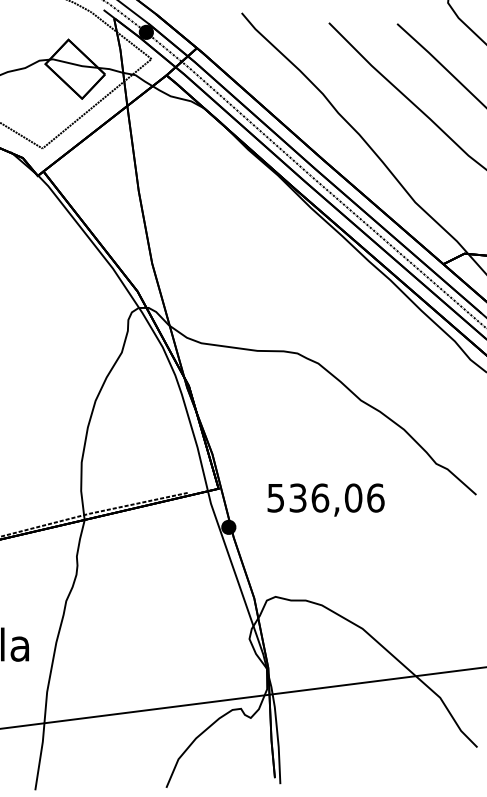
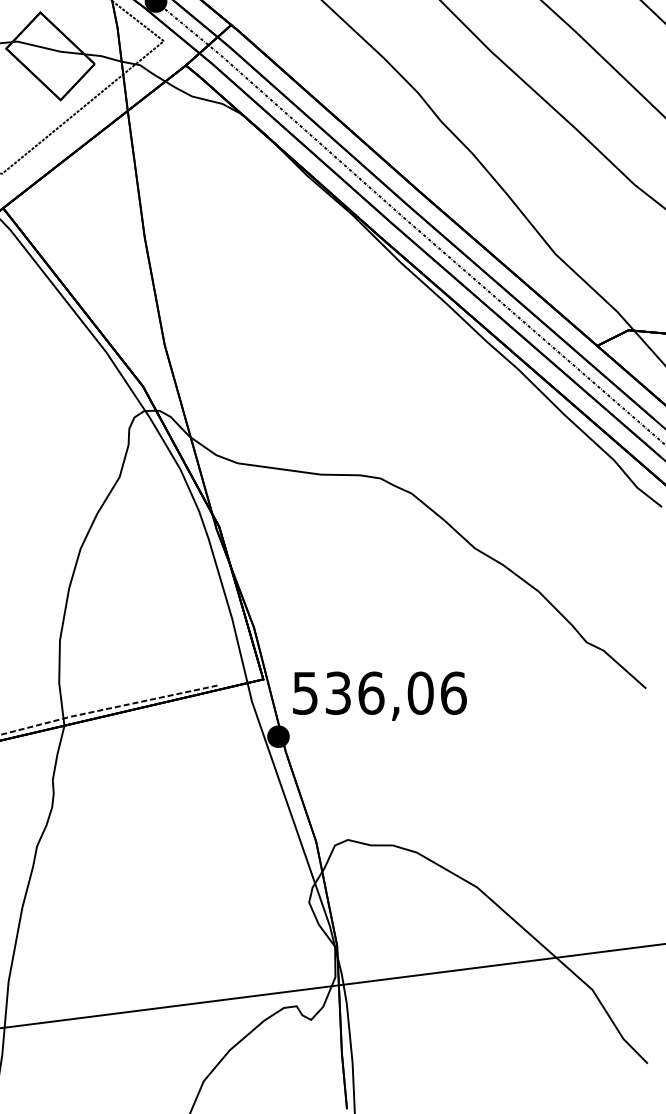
text: (325, 499) -> (379, 695), moved

